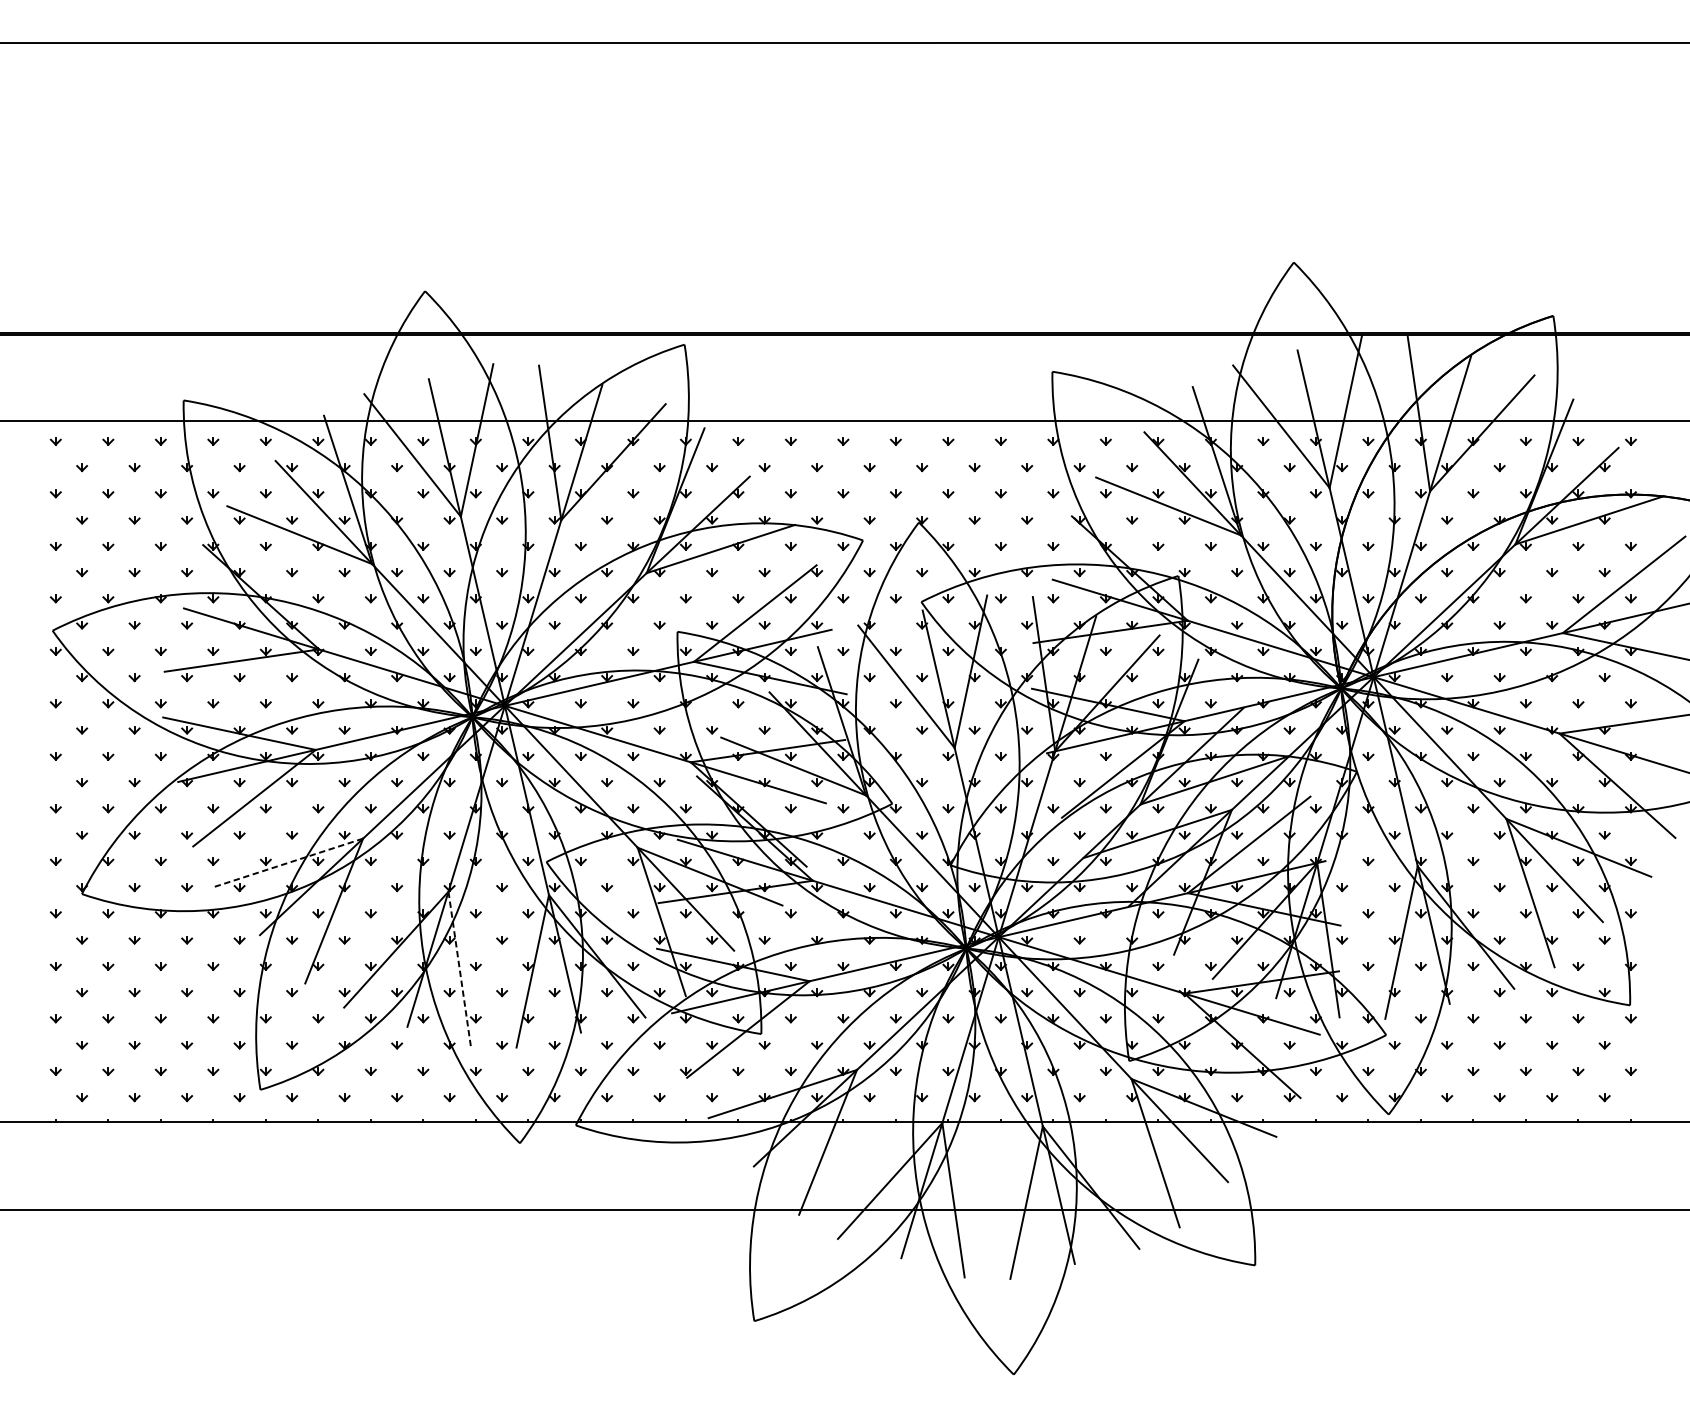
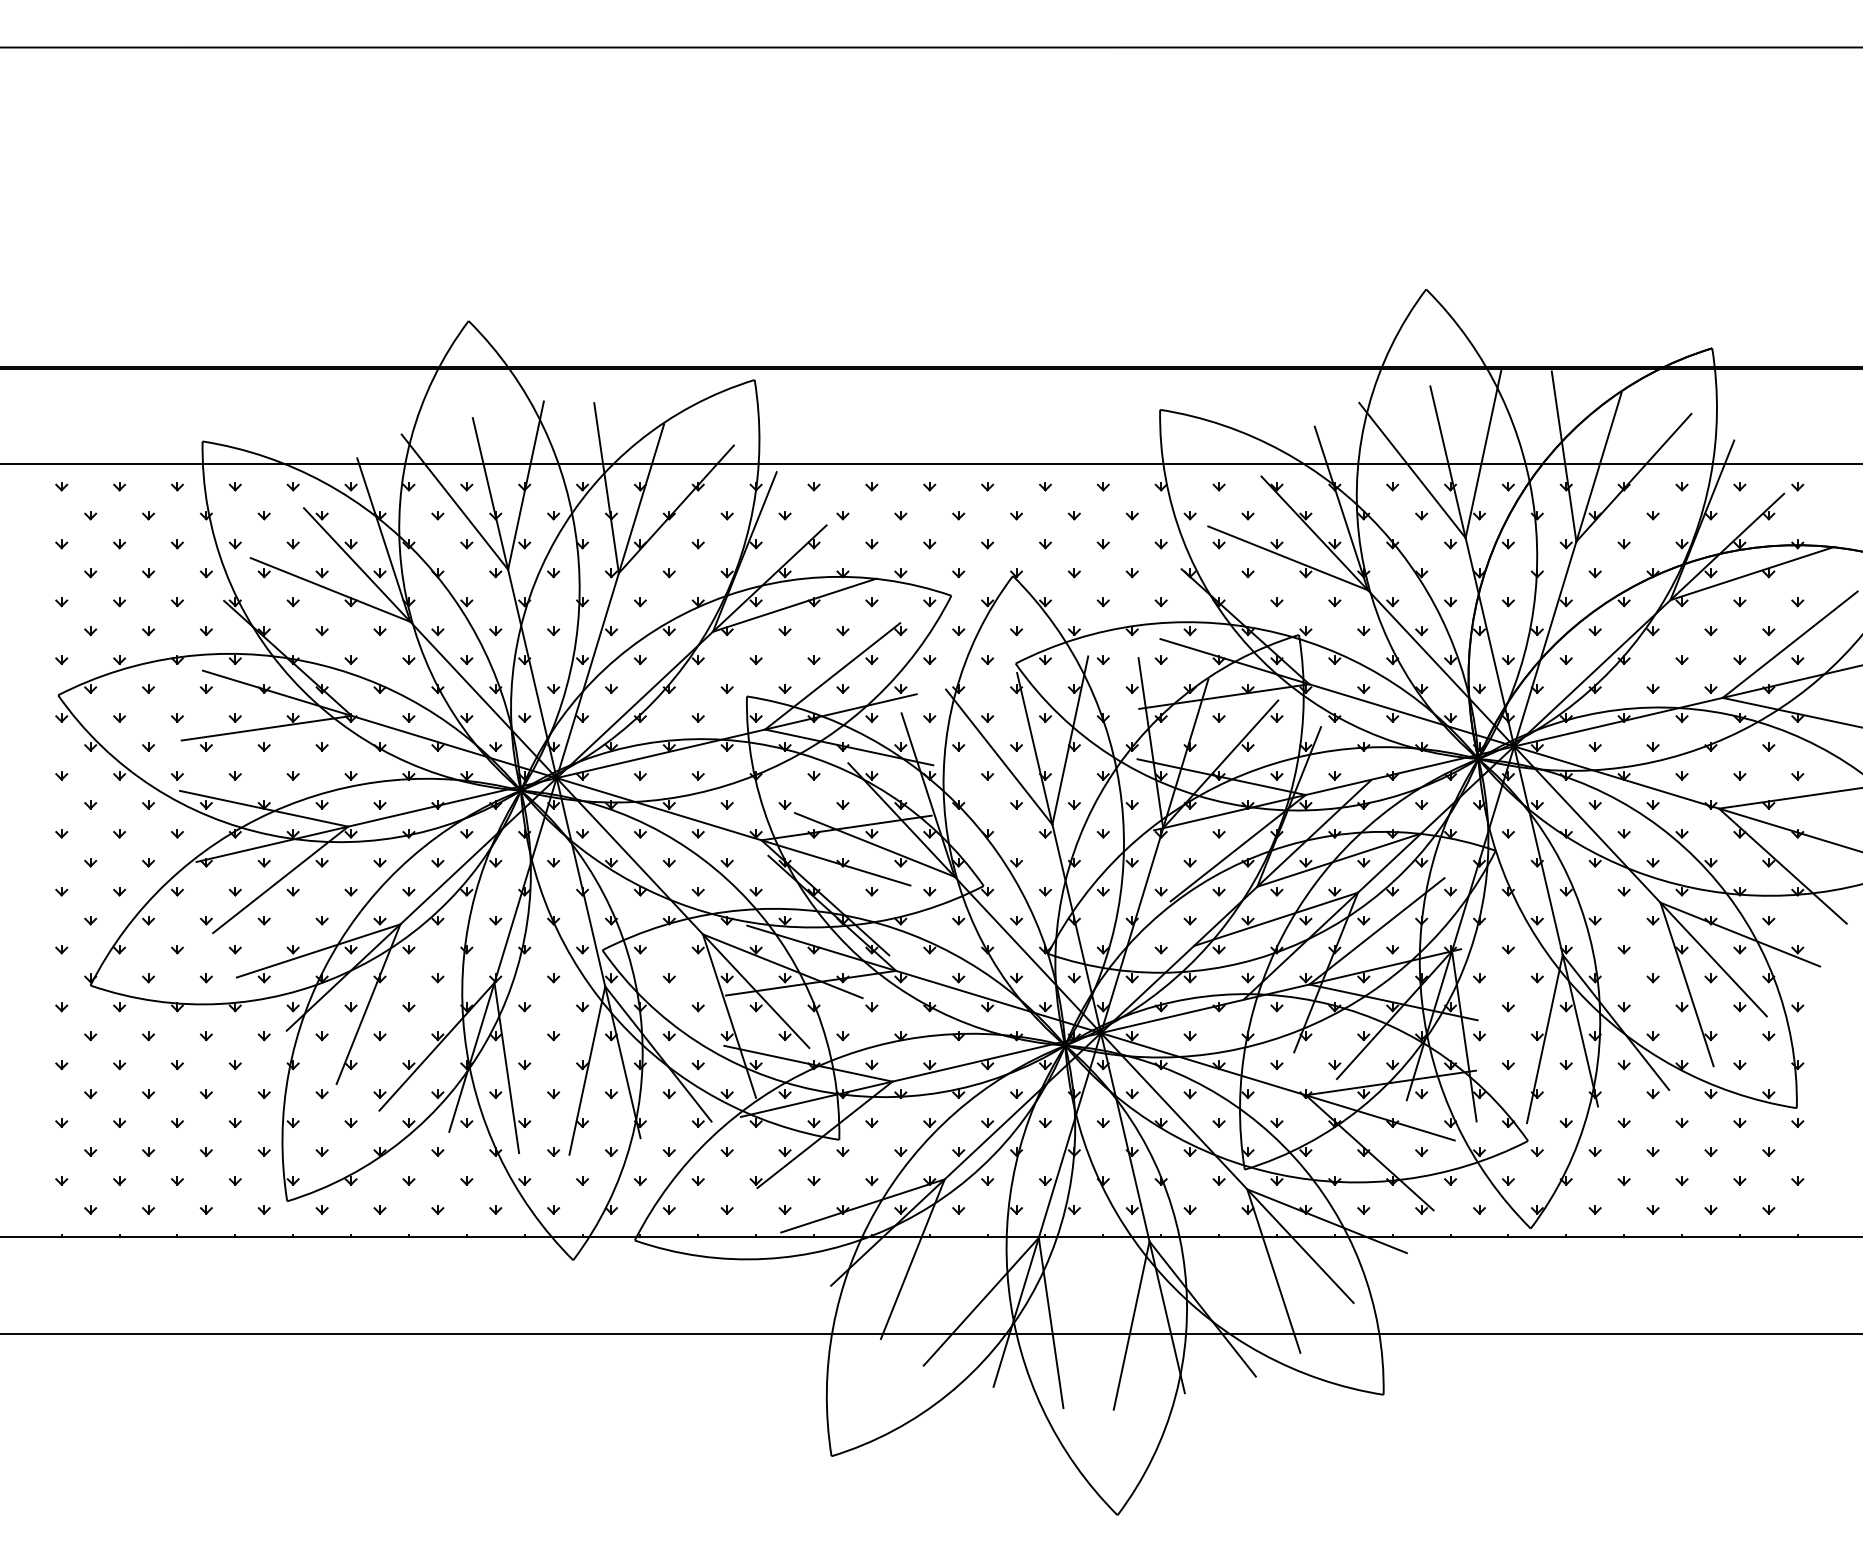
line: (288, 862) -> (318, 950), dashed -> solid
line: (459, 969) -> (506, 1068), dashed -> solid

